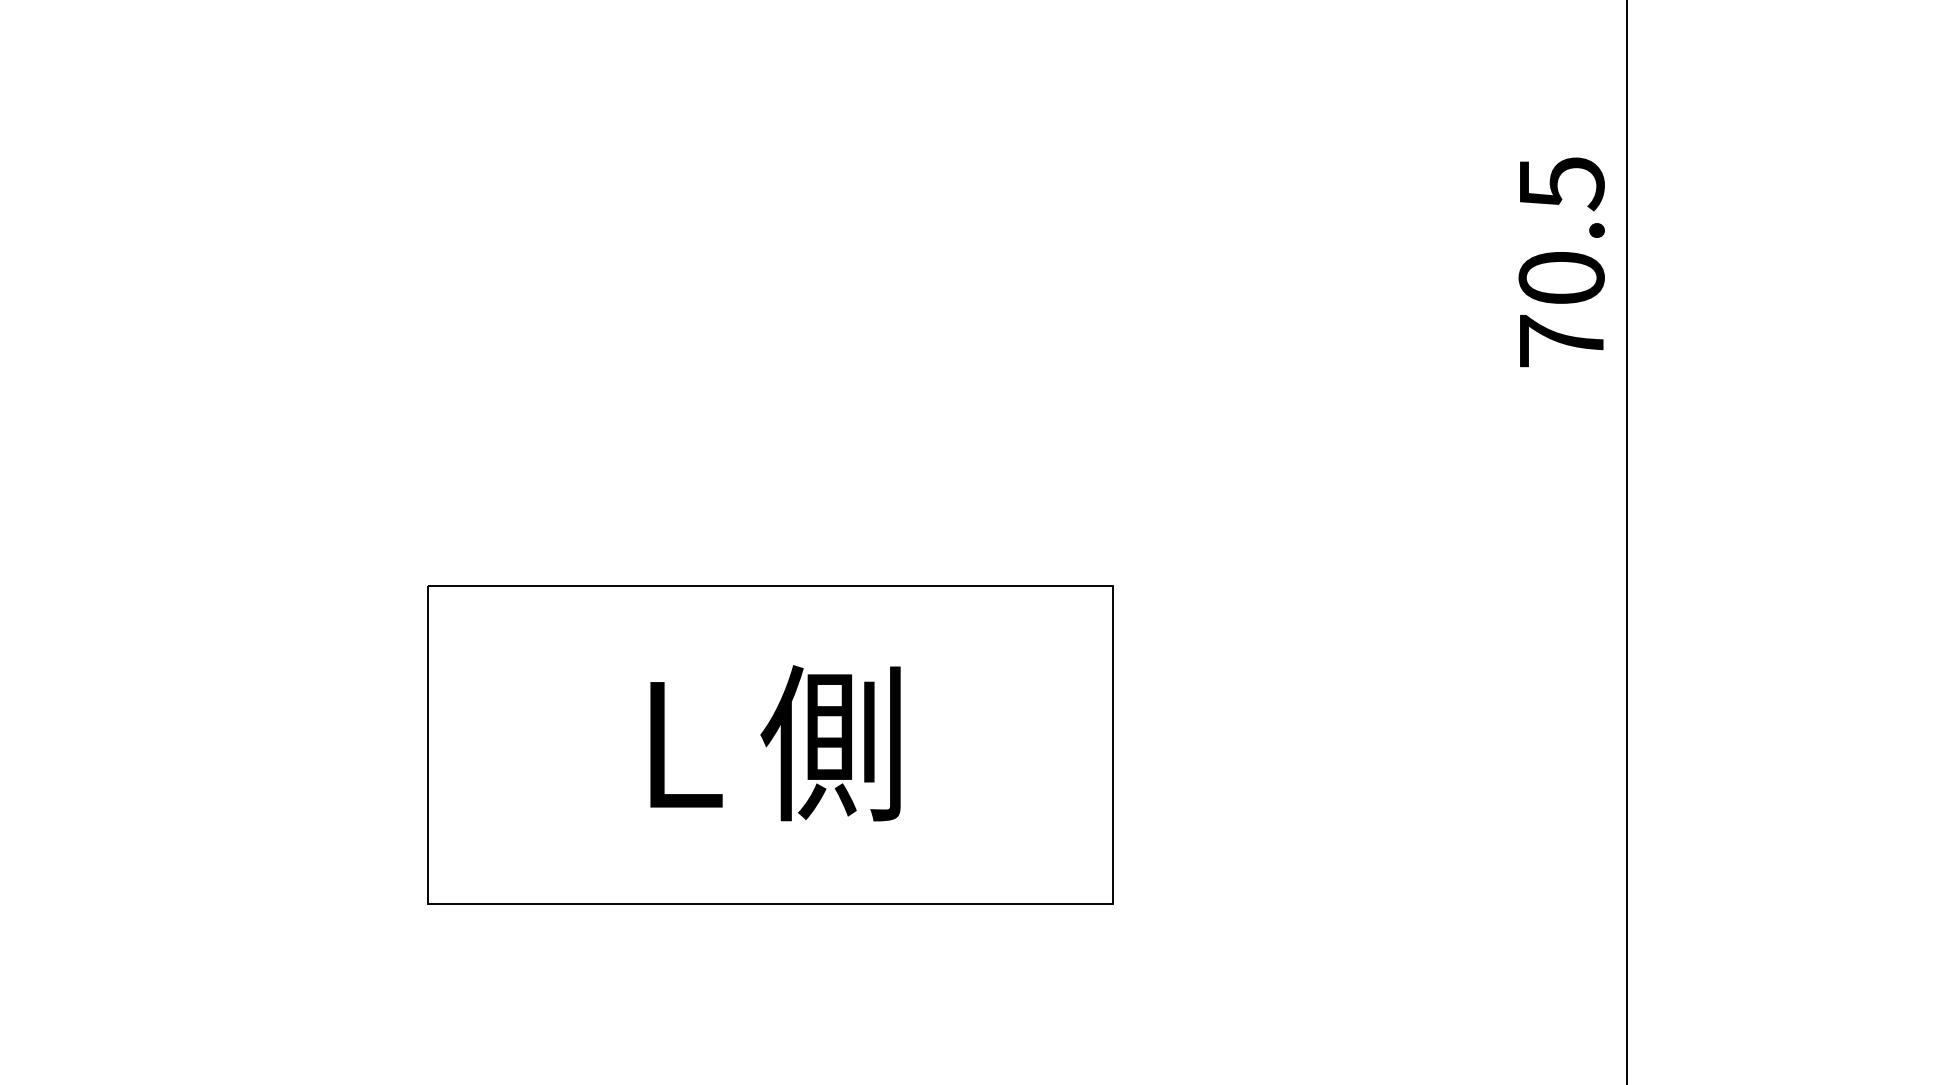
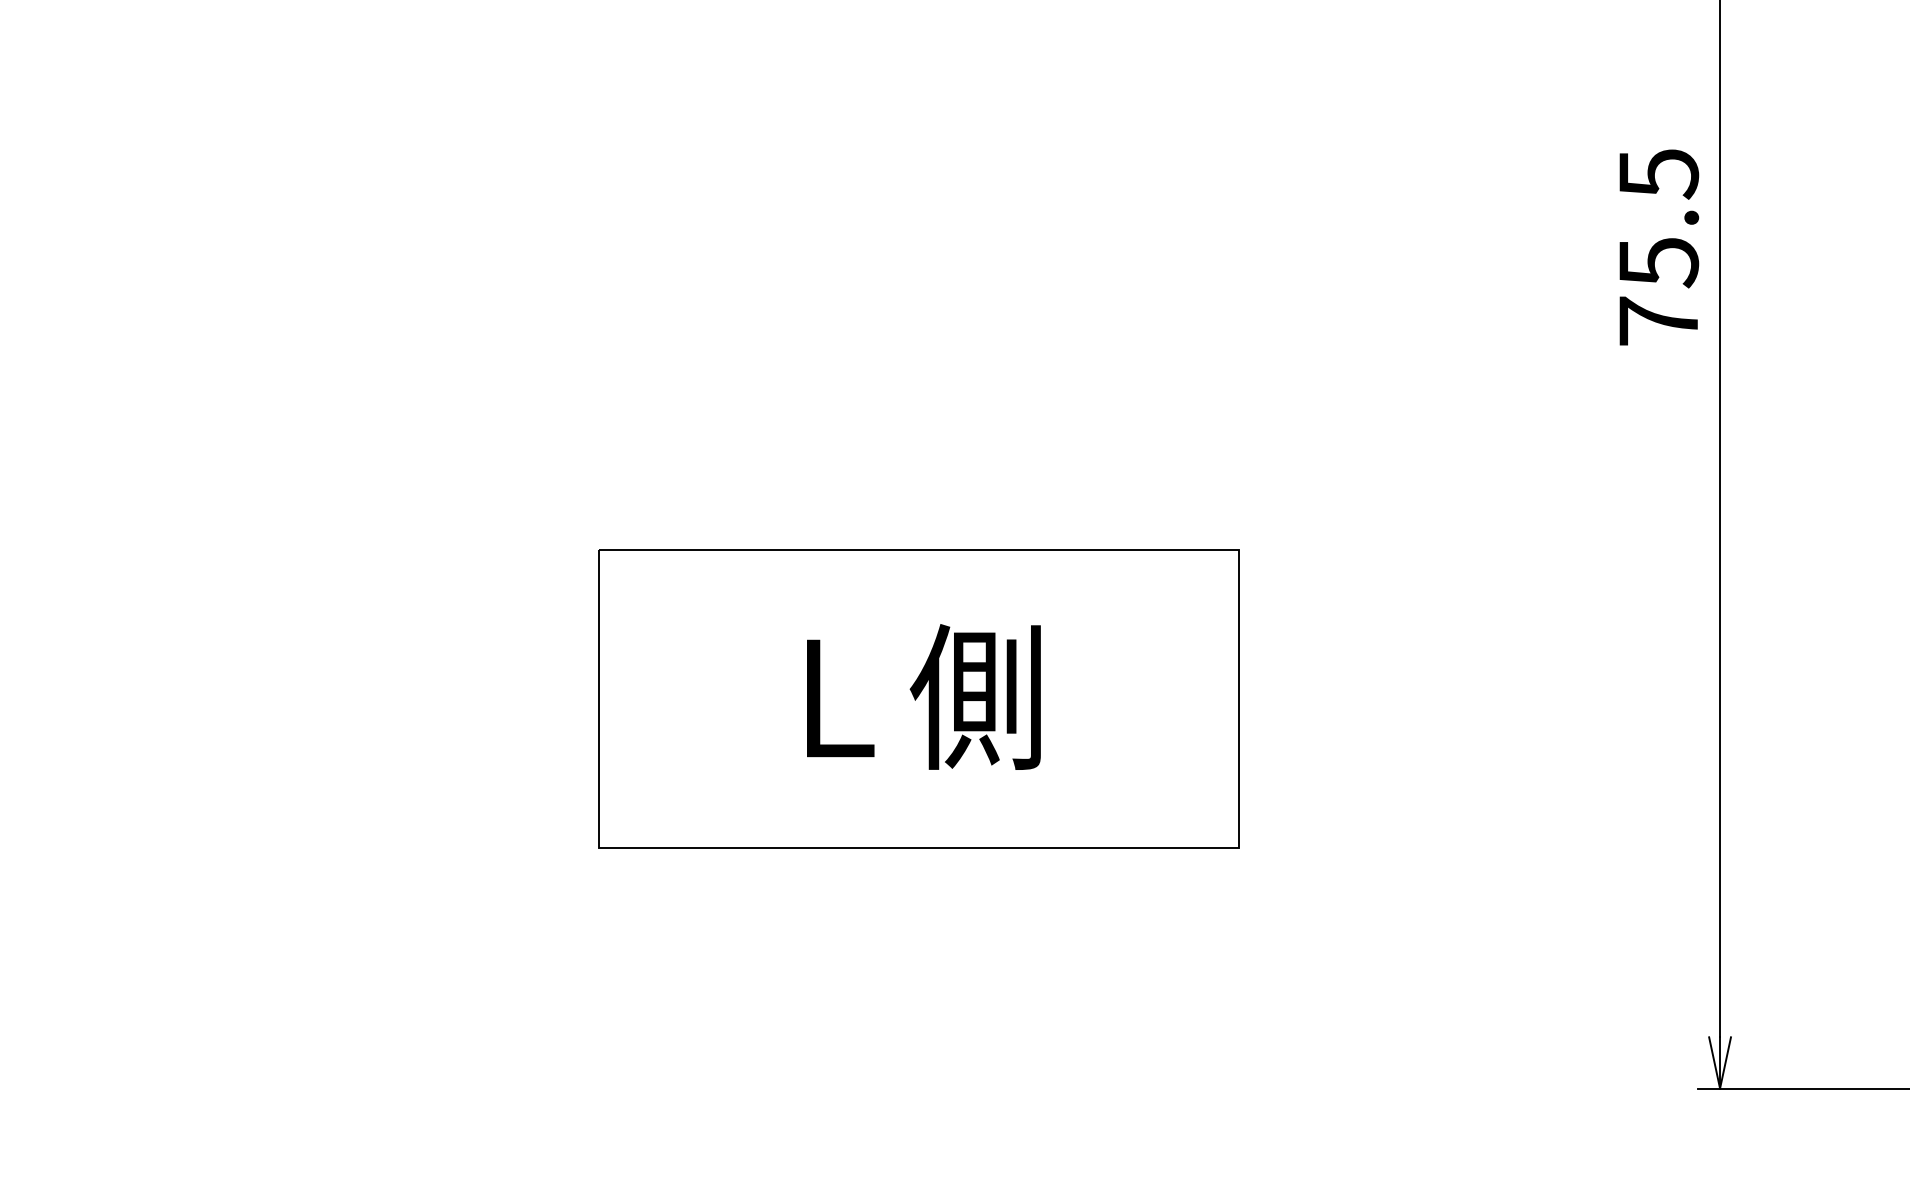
text: (1561, 278) -> (1658, 262), 70.5 -> 75.5

